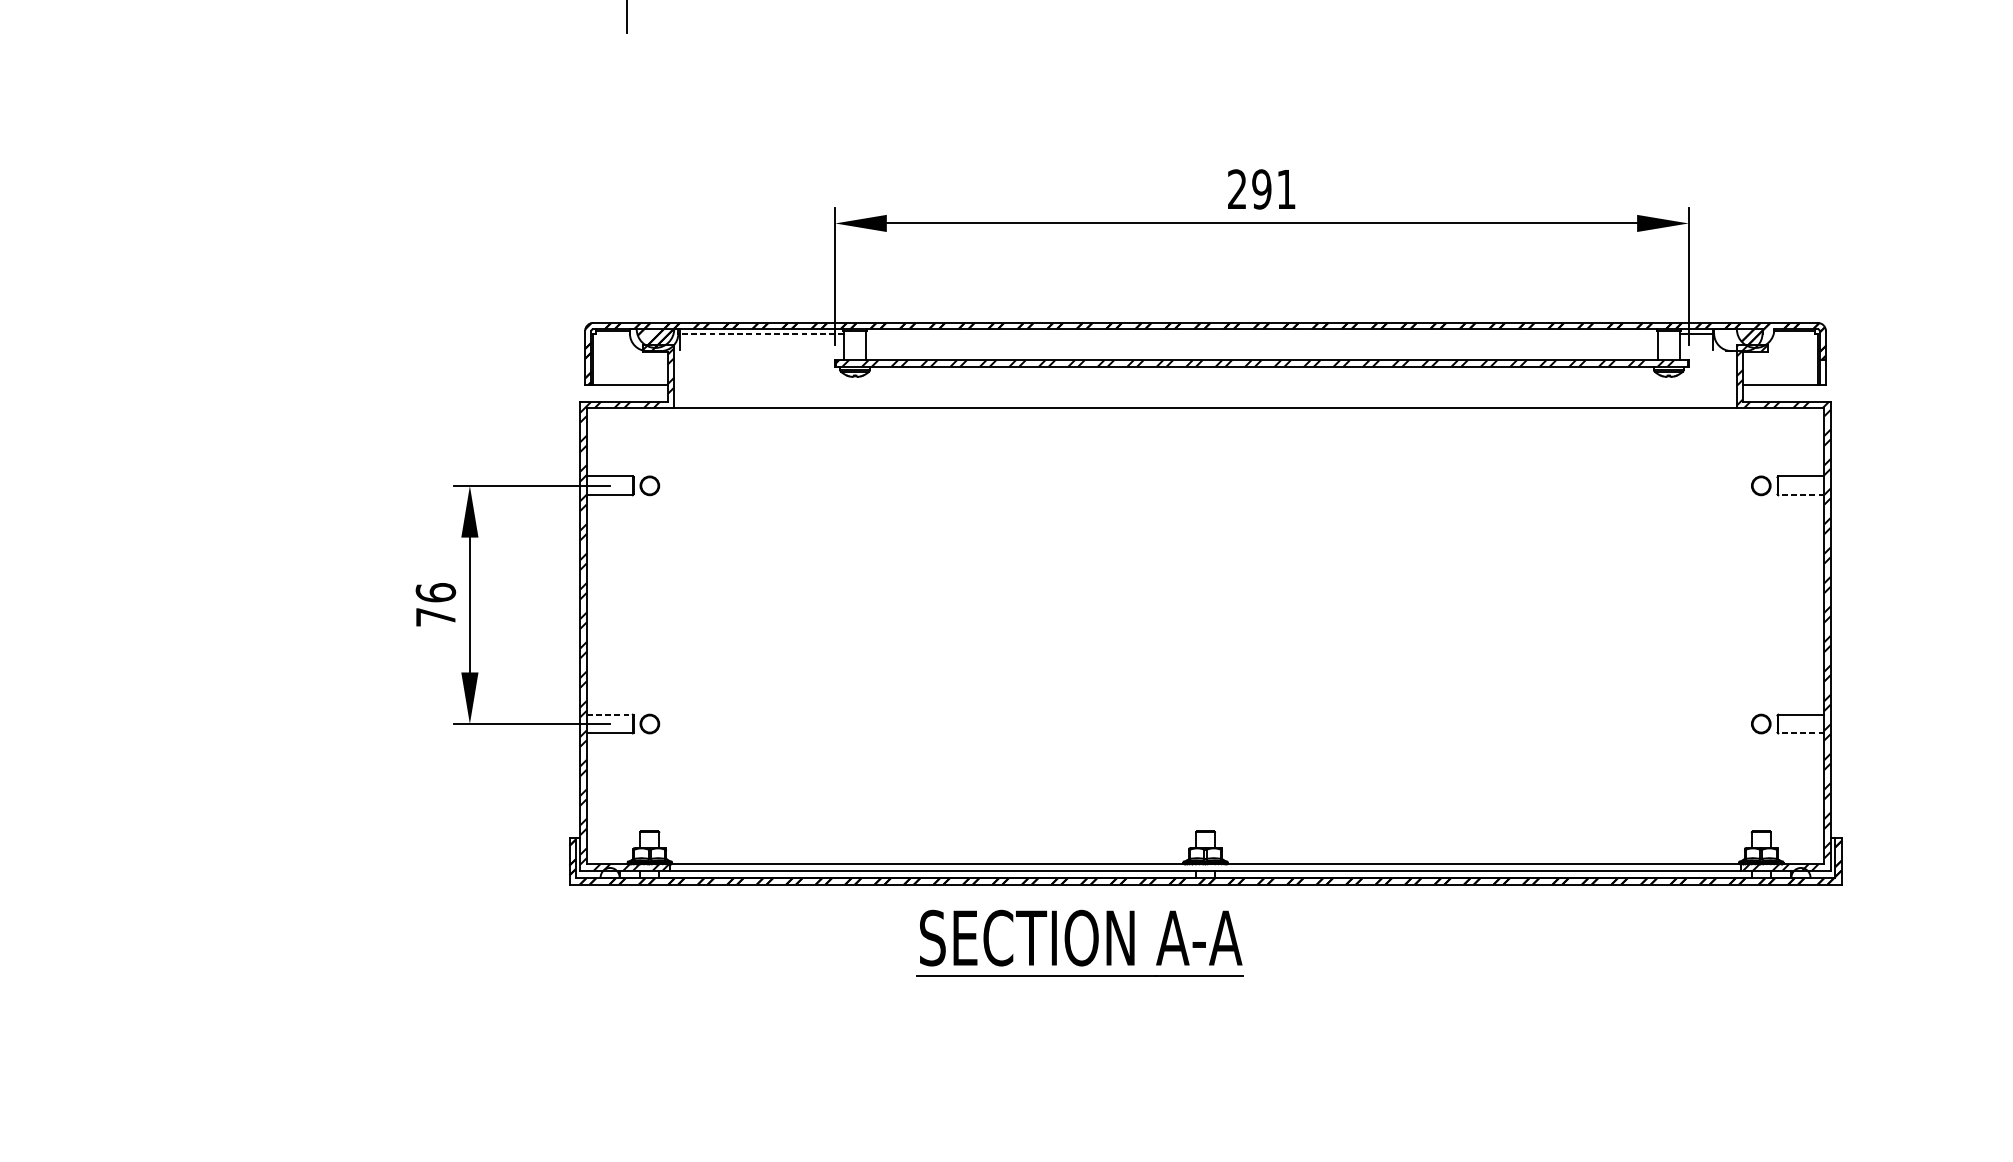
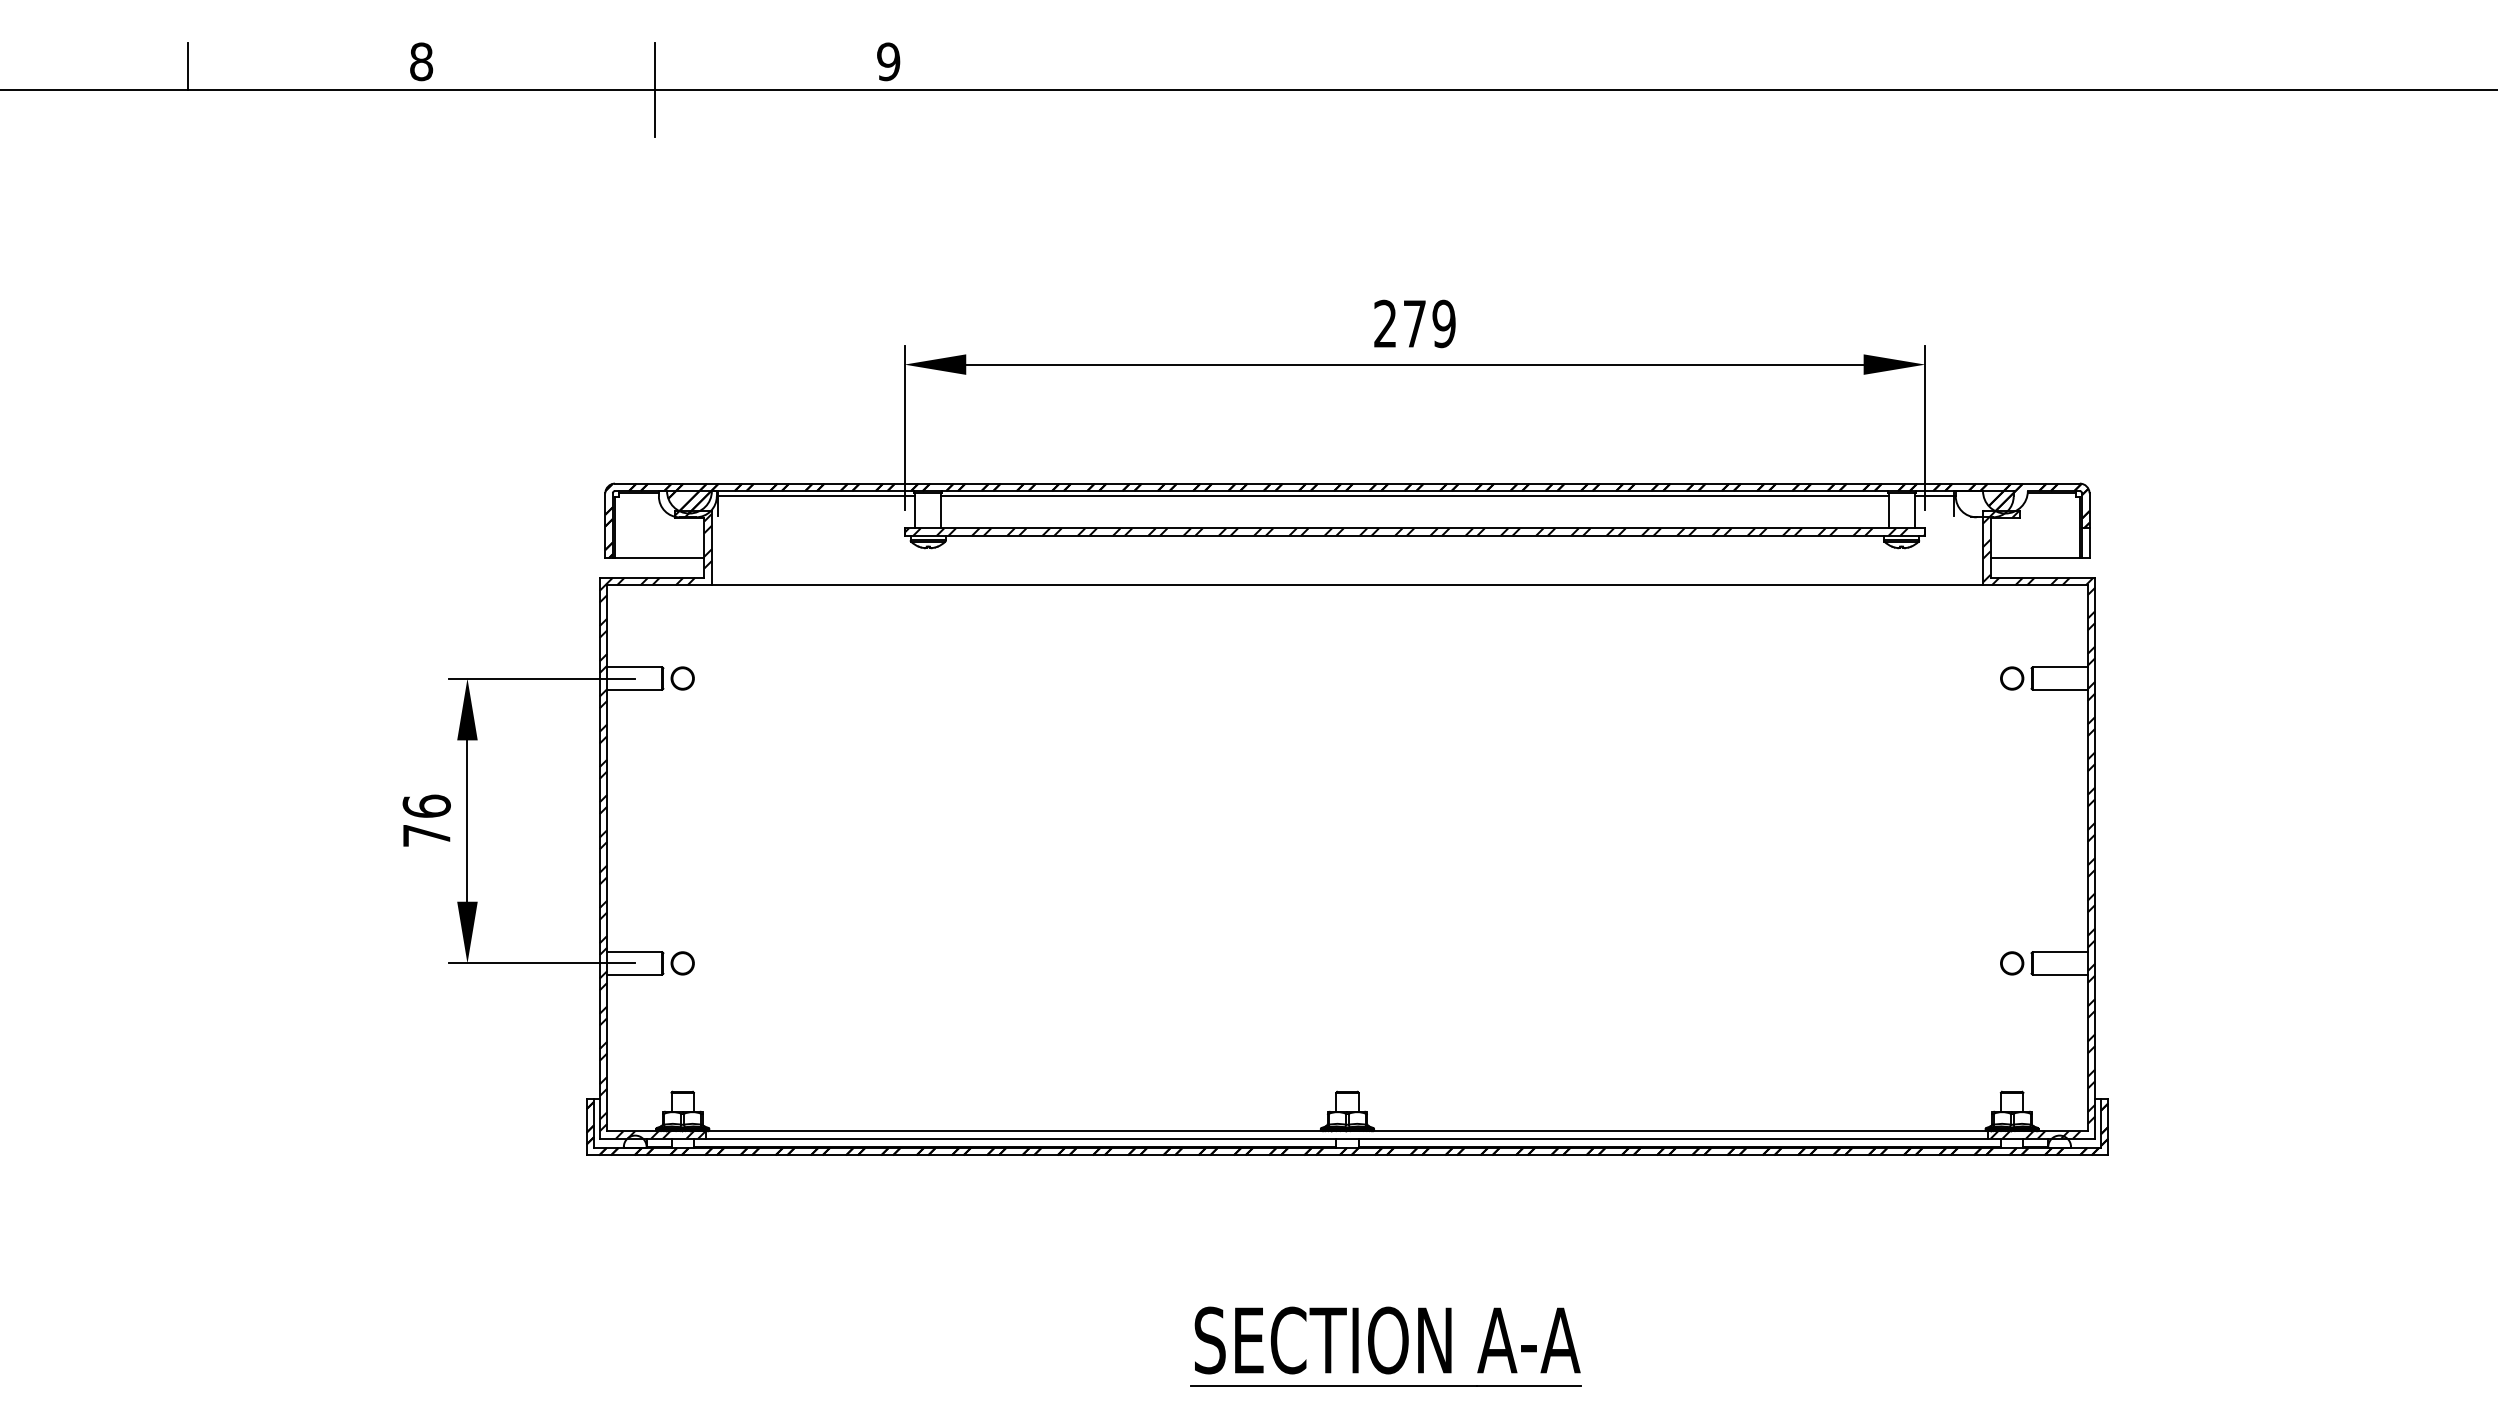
text: (1274, 189) -> (1429, 323), 291 -> 279
line: (761, 333) -> (816, 496), dashed -> solid
line: (1261, 333) -> (1414, 496), added
line: (1801, 495) -> (2060, 689), dashed -> solid
line: (609, 714) -> (634, 952), dashed -> solid
line: (1801, 733) -> (2060, 974), dashed -> solid
part: (1079, 943) -> (1385, 1346), moved

